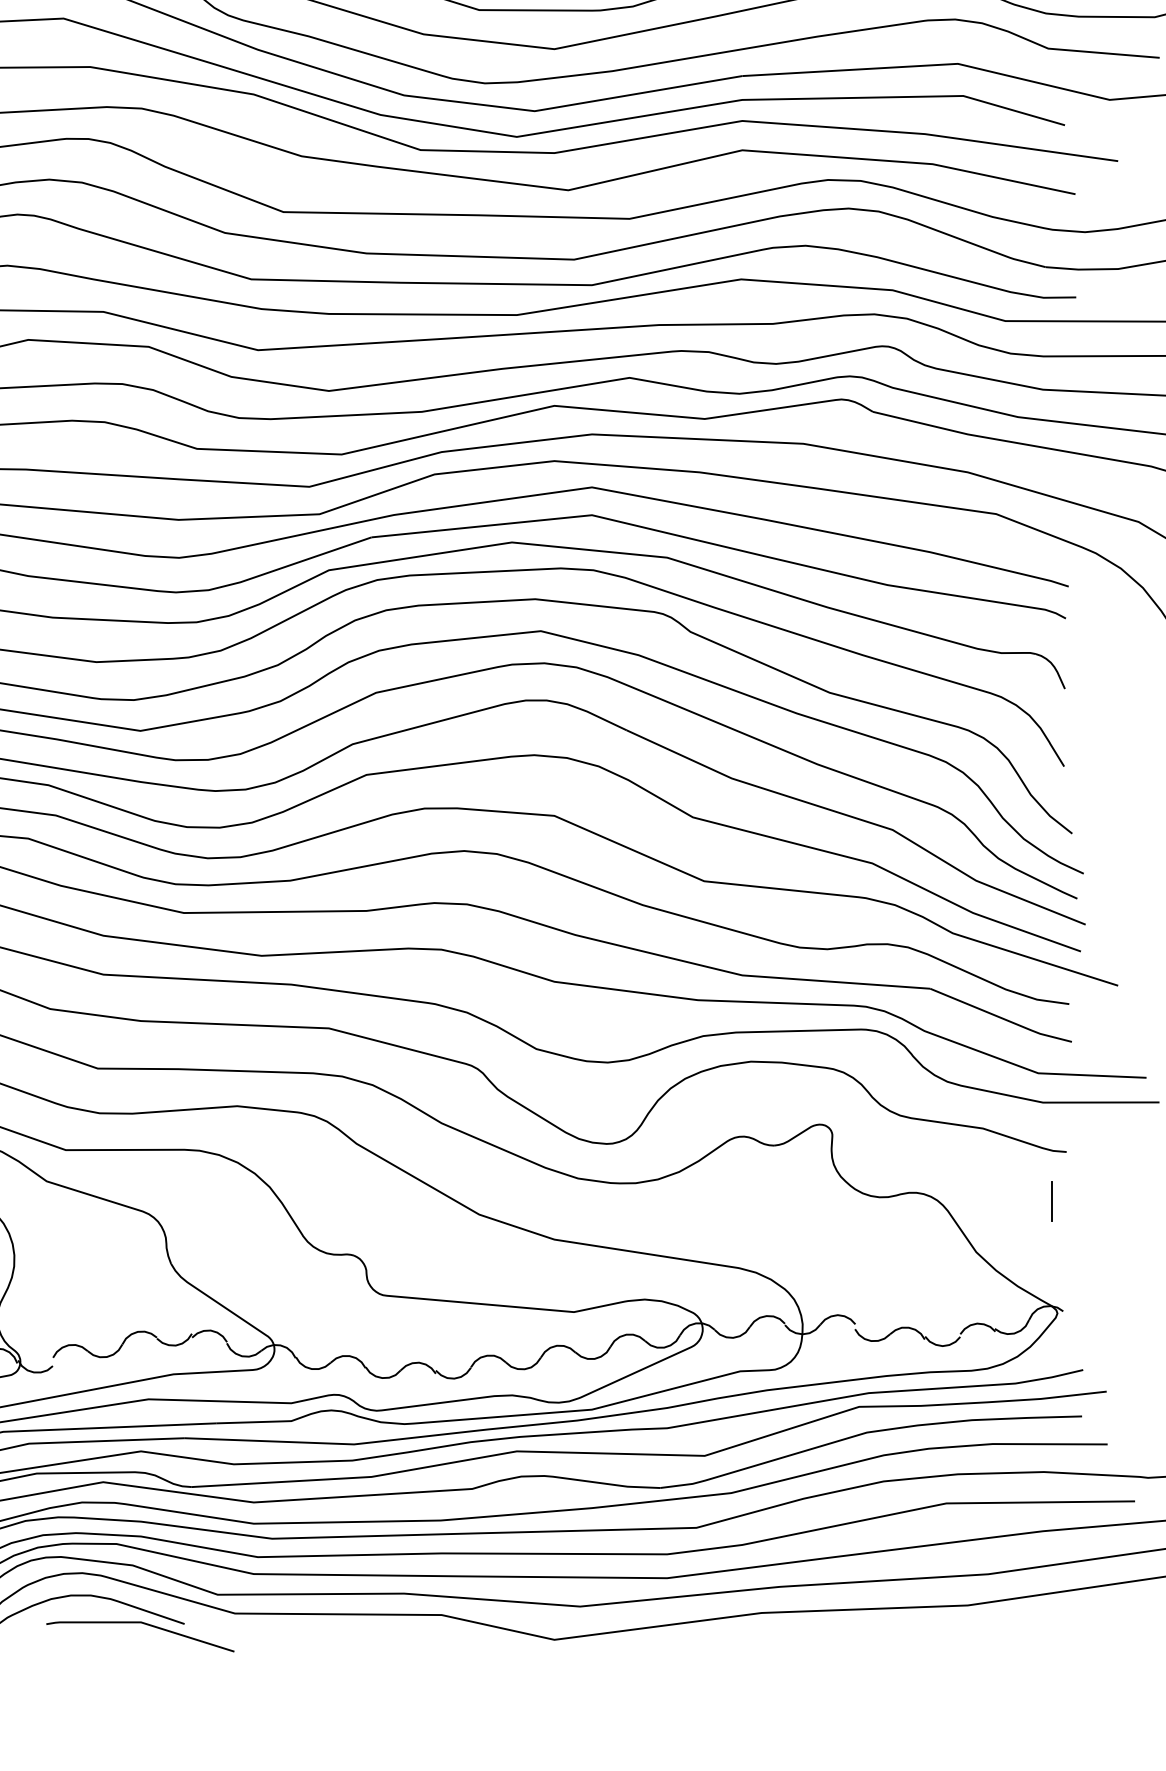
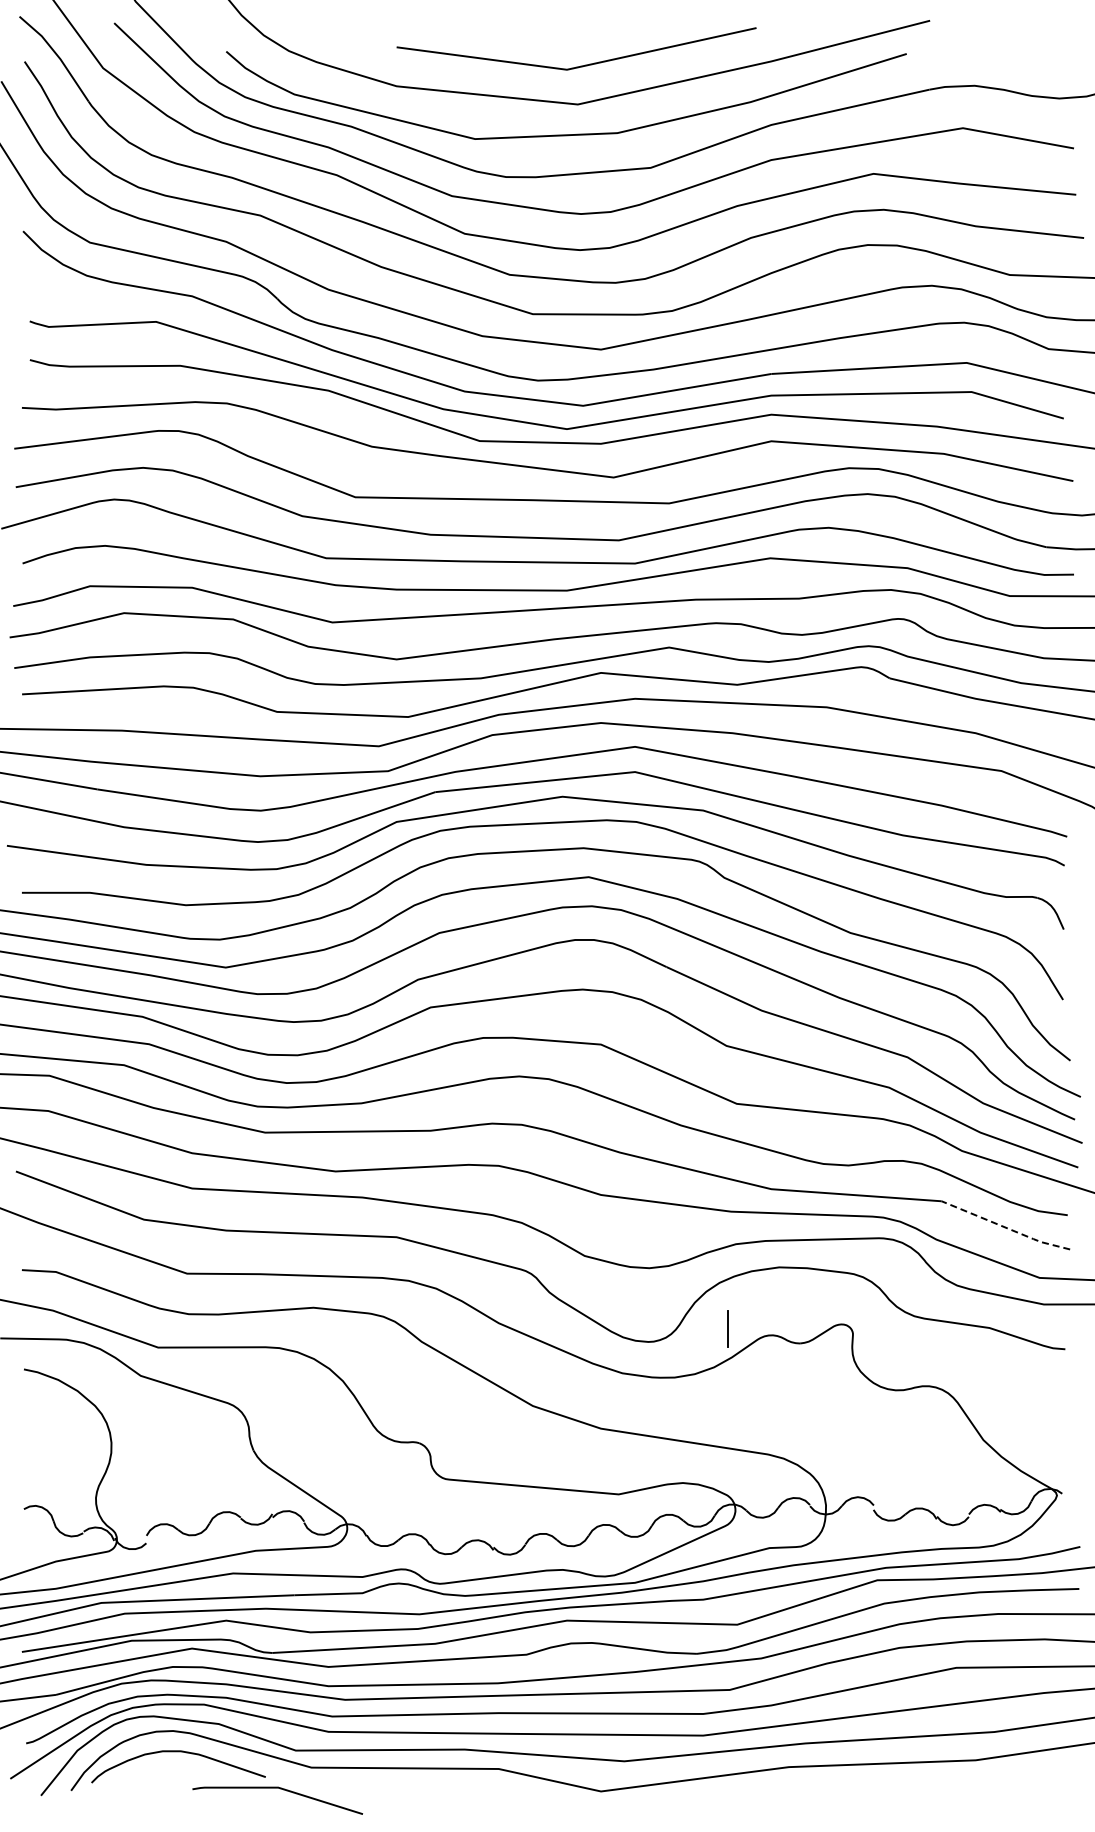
line: (1000, 1017) -> (1005, 1227), solid -> dashed
line: (1051, 1200) -> (727, 1328), moved
line: (143, 1624) -> (280, 1789), moved

